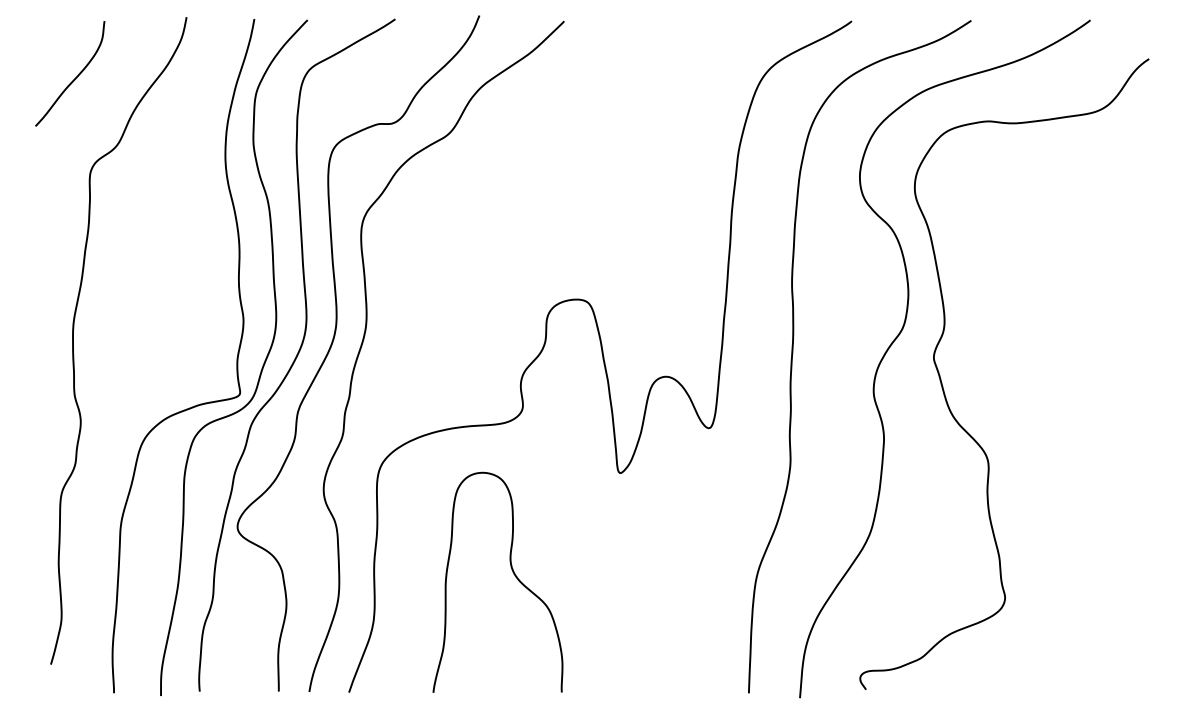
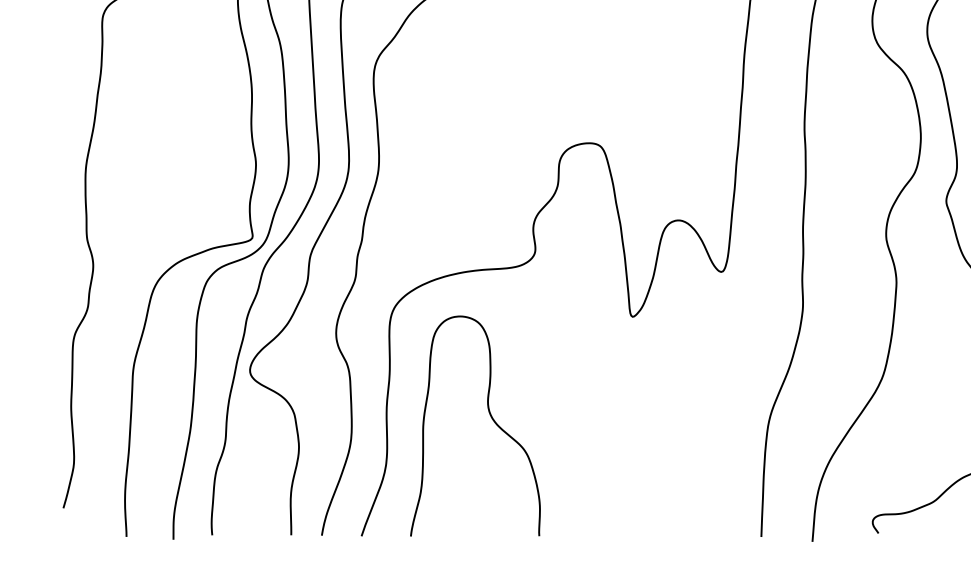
curve: (513, 574) -> (490, 418), moved

